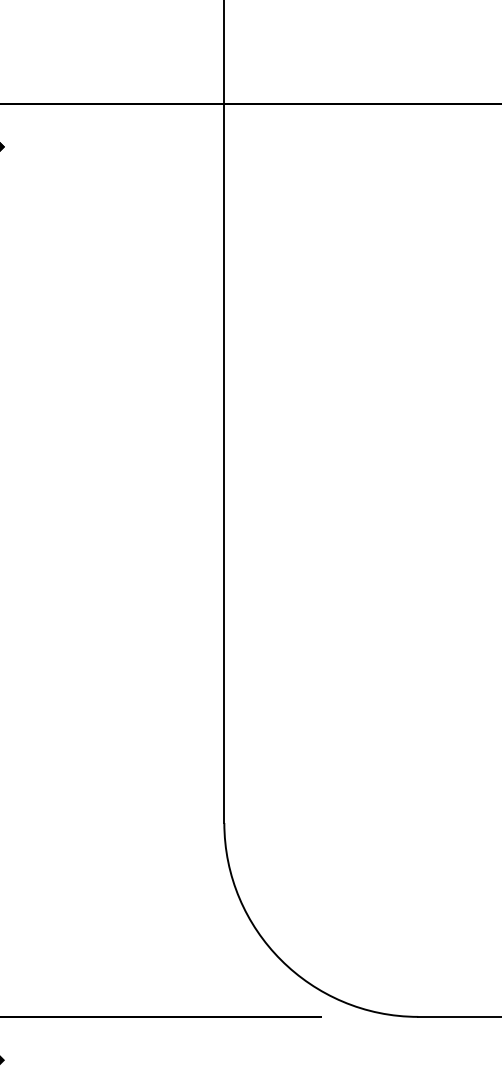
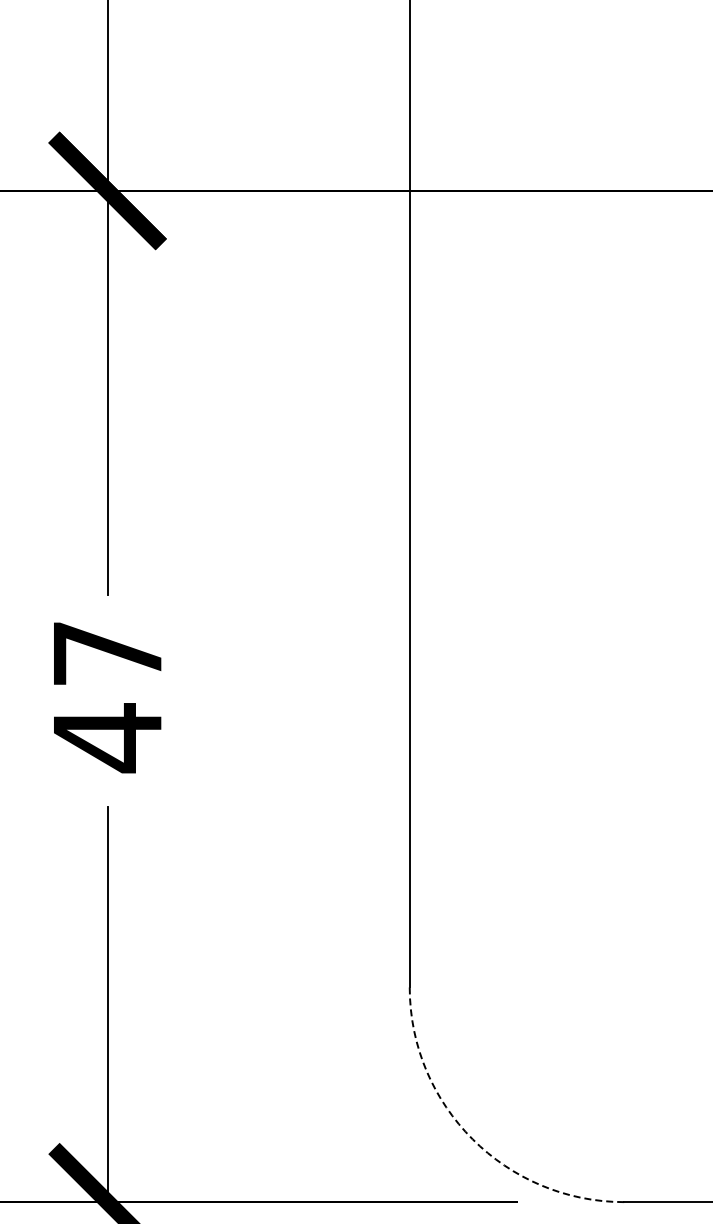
arc: (281, 960) -> (472, 1139), solid -> dashed

